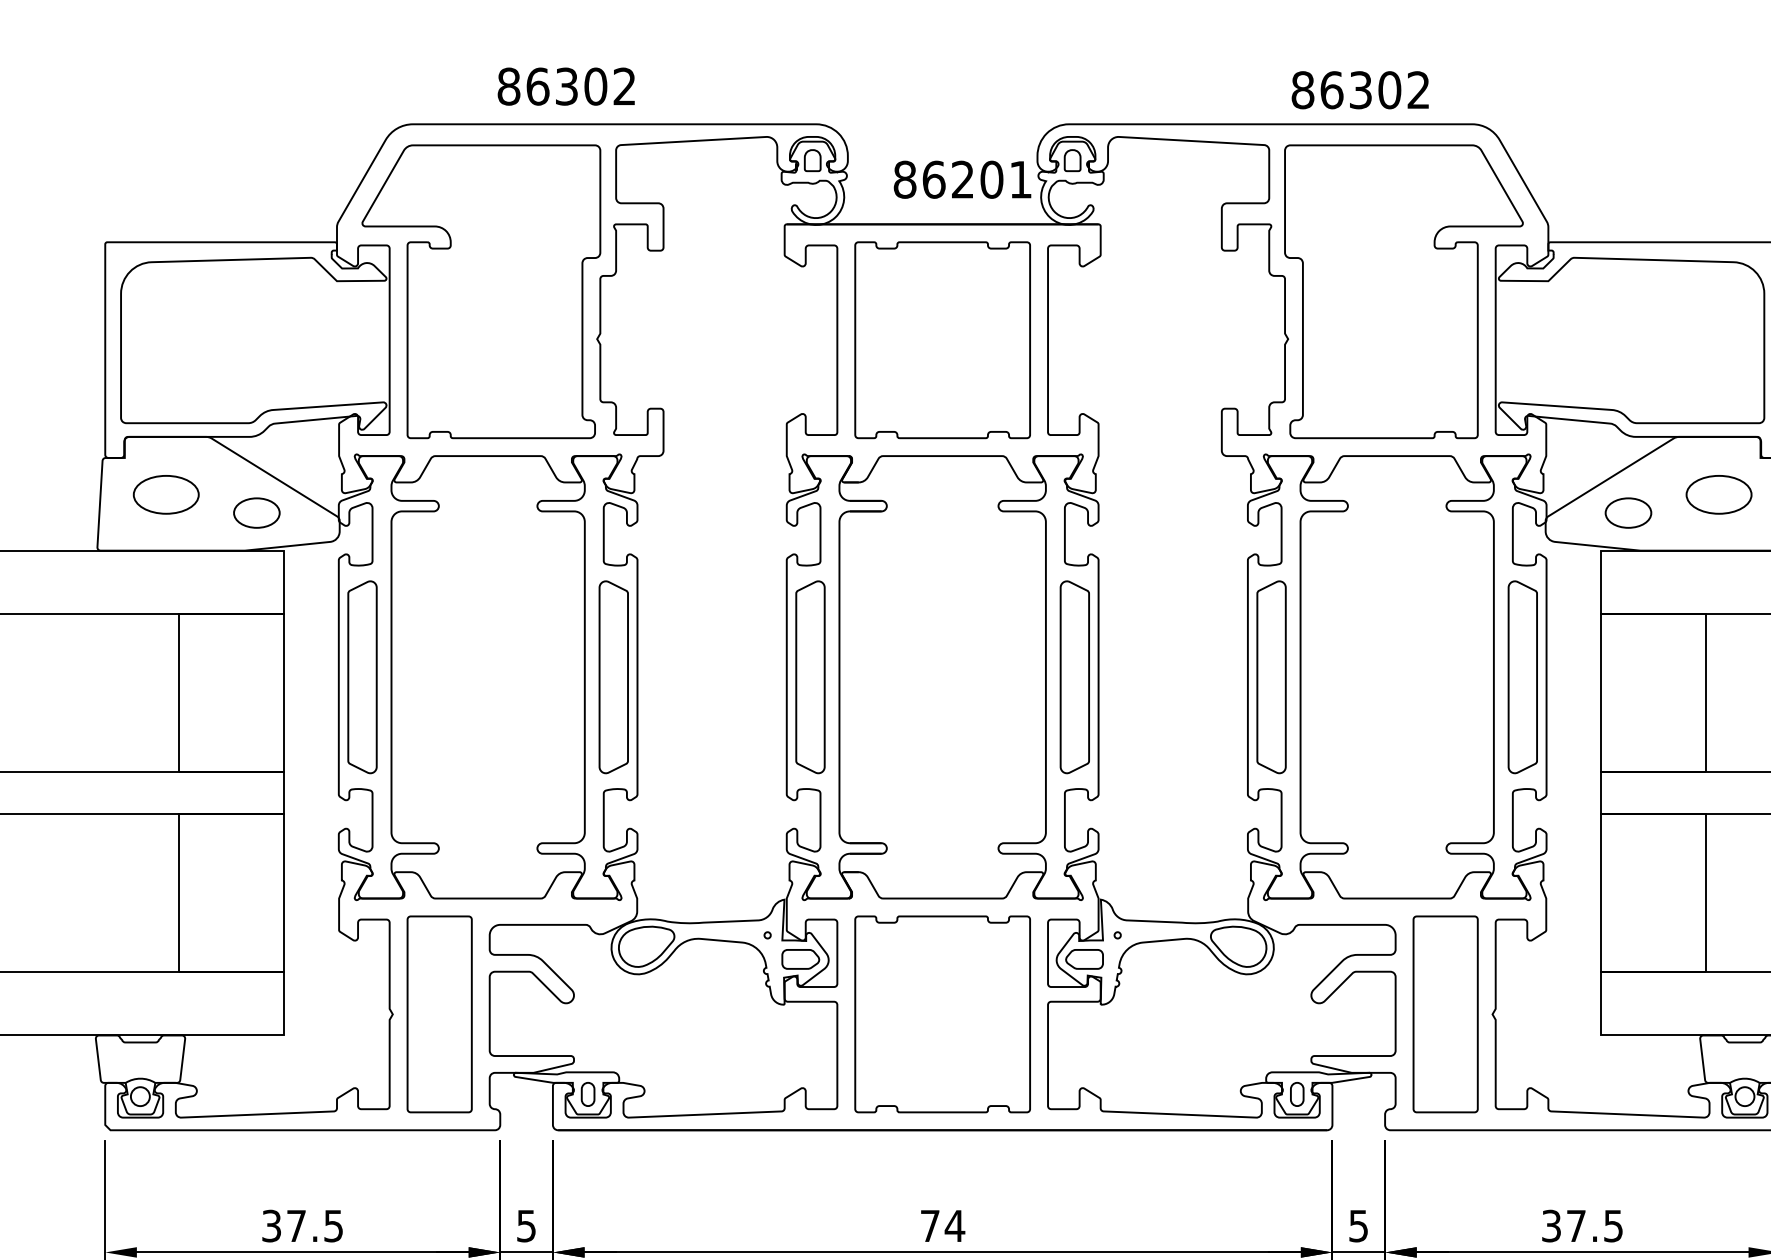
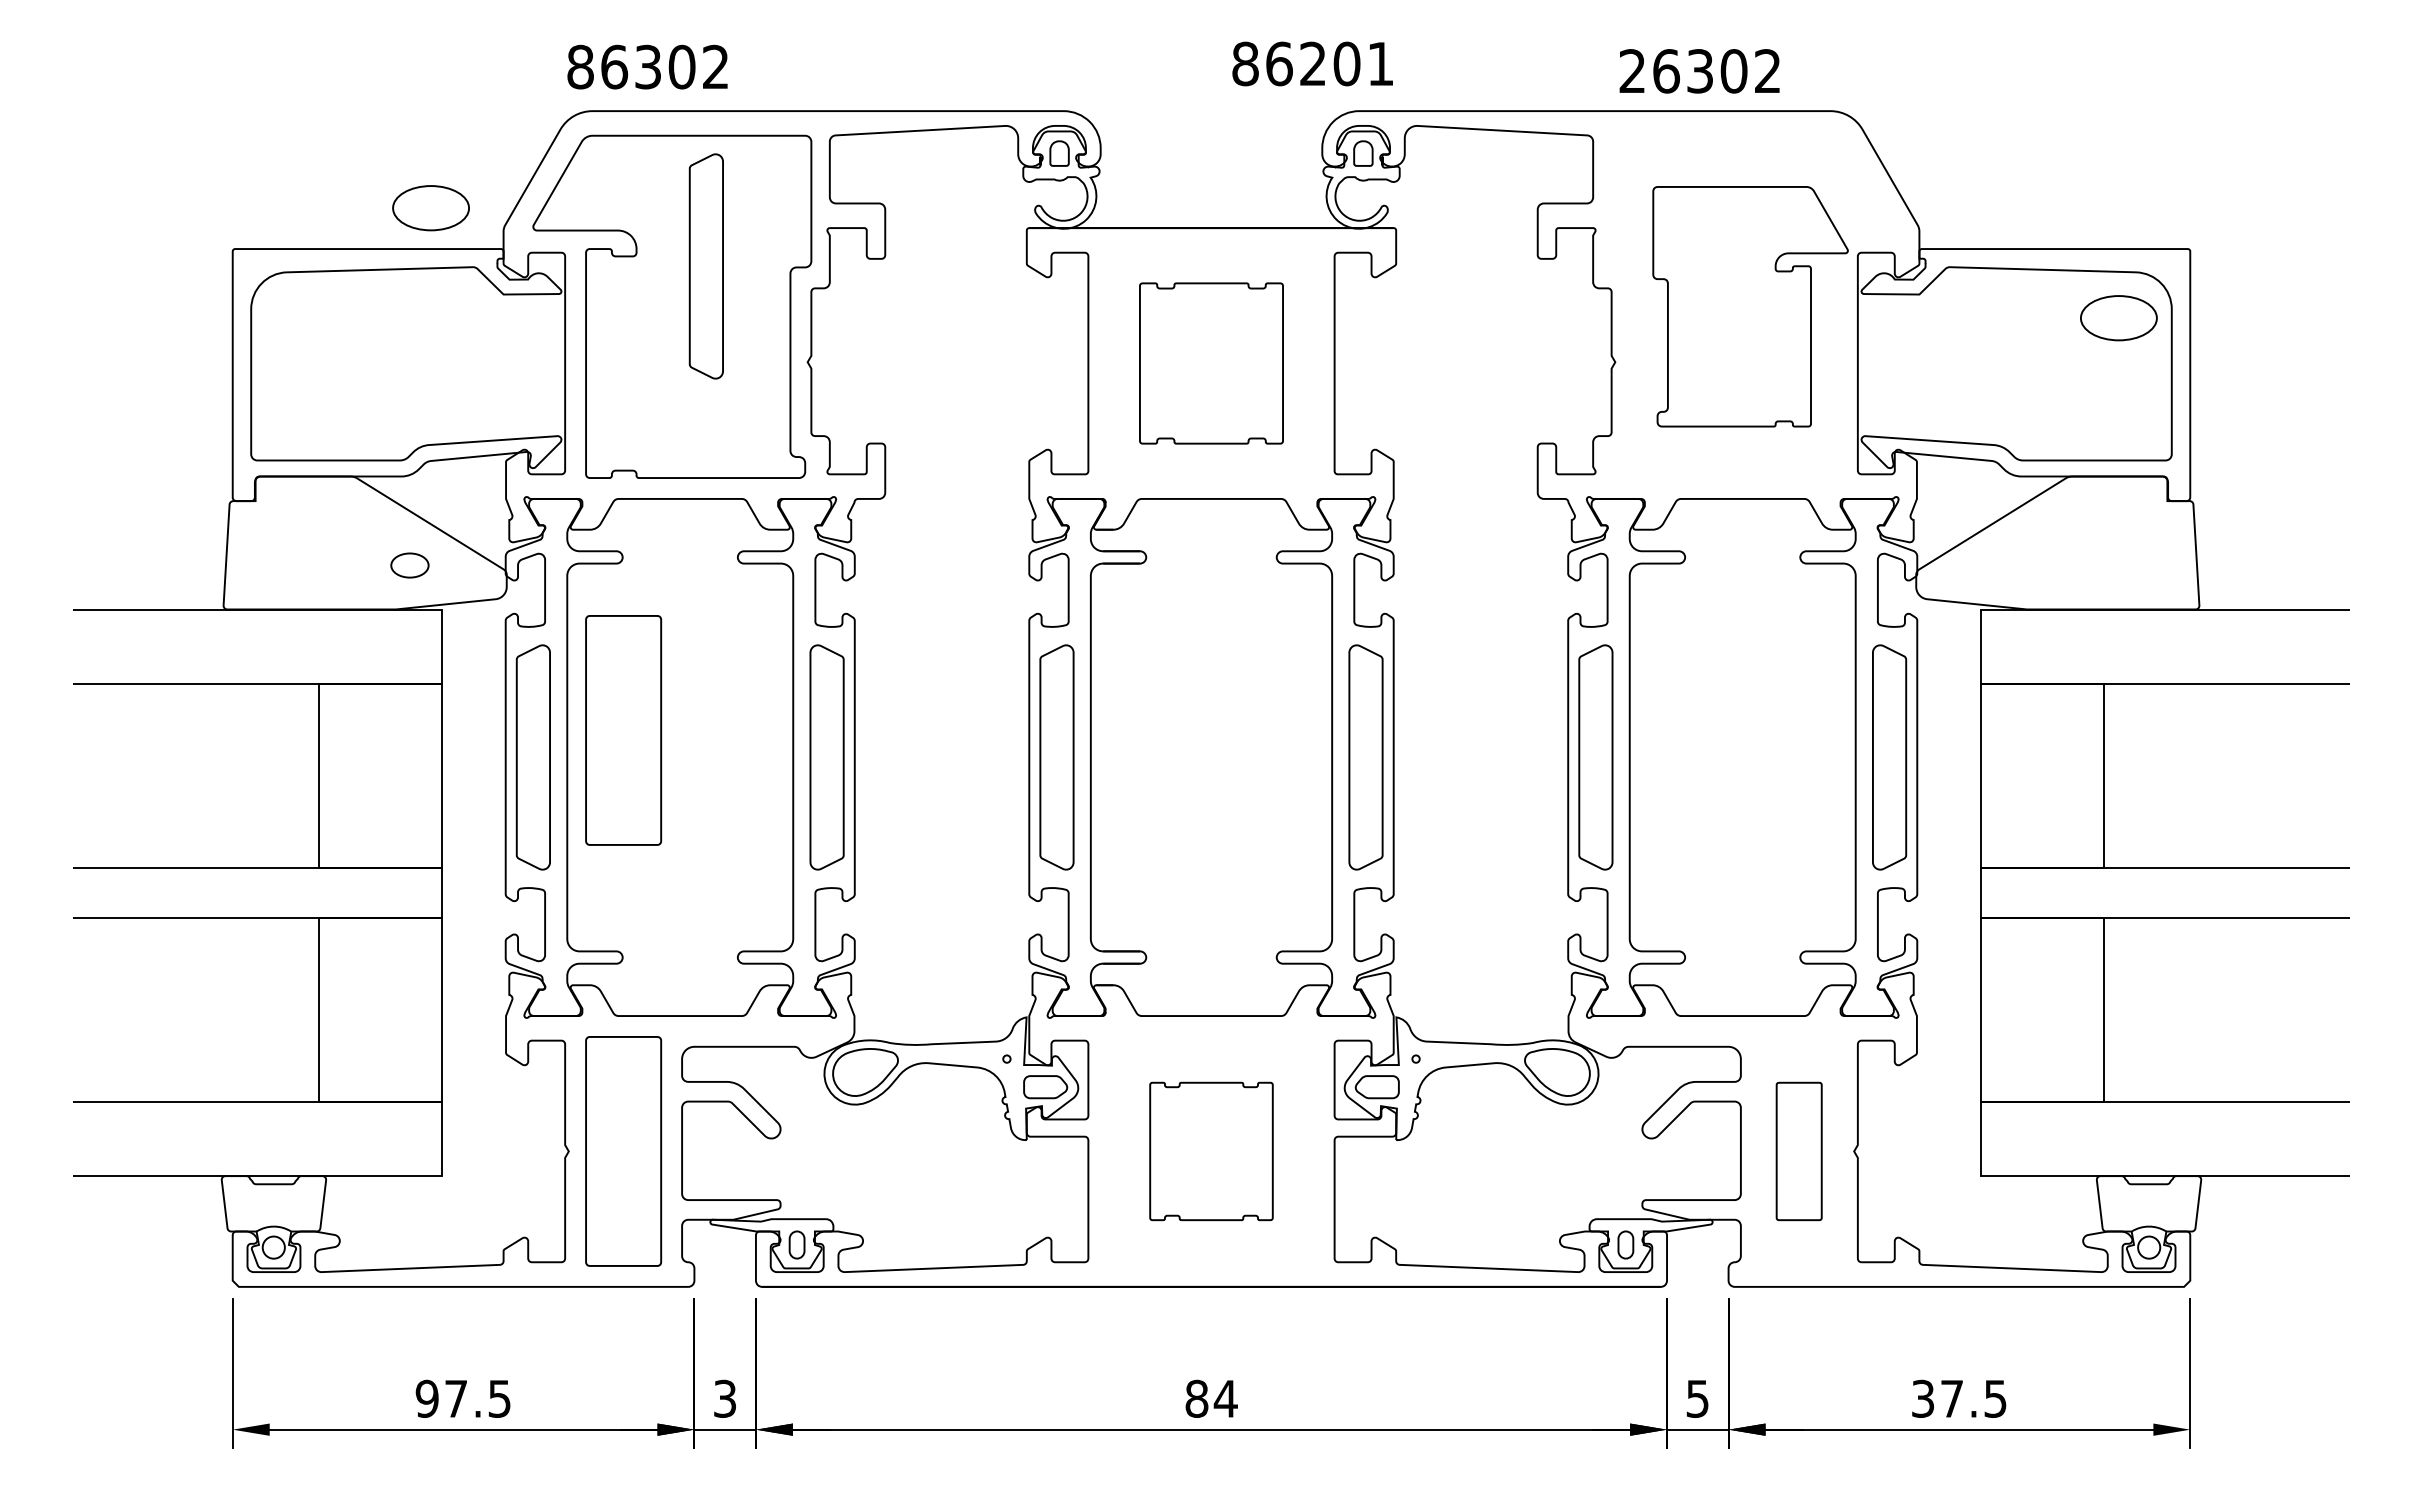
text: (566, 86) -> (647, 66), moved
text: (1302, 90) -> (1632, 71), 86302 -> 26302
text: (962, 179) -> (1312, 63), moved
curve: (496, 257) -> (690, 266), added
part: (1403, 291) -> (1750, 306), size x0.7
part: (942, 340) -> (1211, 363), size x0.7
part: (165, 495) -> (430, 208), moved
part: (1718, 495) -> (2118, 318), moved
part: (256, 513) -> (409, 565), size x0.7
part: (1628, 513) -> (2012, 565), removed
part: (439, 654) -> (623, 730), added
part: (942, 1014) -> (1211, 1151), size x0.6
part: (1444, 1014) -> (1798, 1151), size x0.6
text: (271, 1225) -> (426, 1398), 37.5 -> 97.5
text: (526, 1225) -> (725, 1398), 5 -> 3
text: (929, 1225) -> (1196, 1398), 74 -> 84

